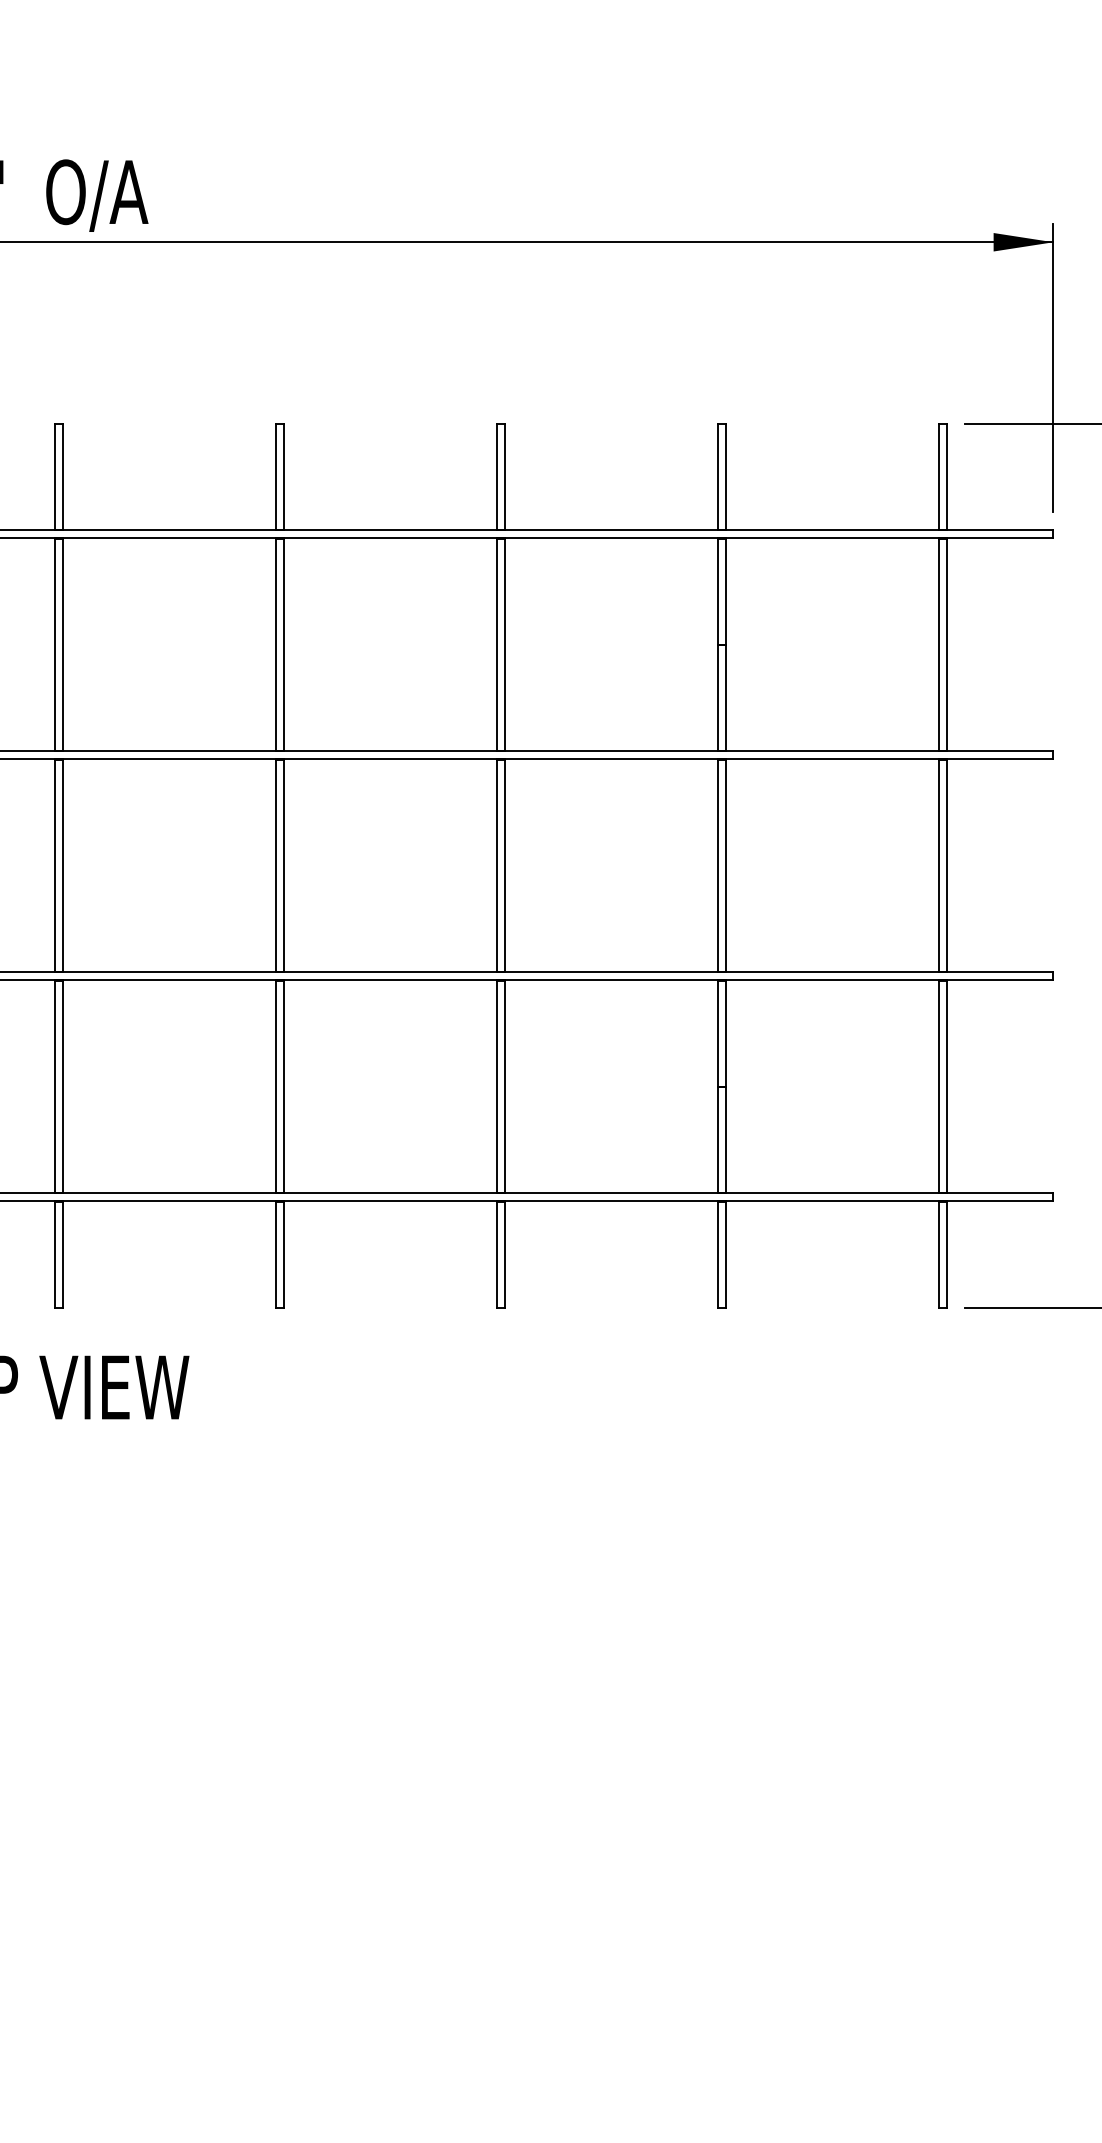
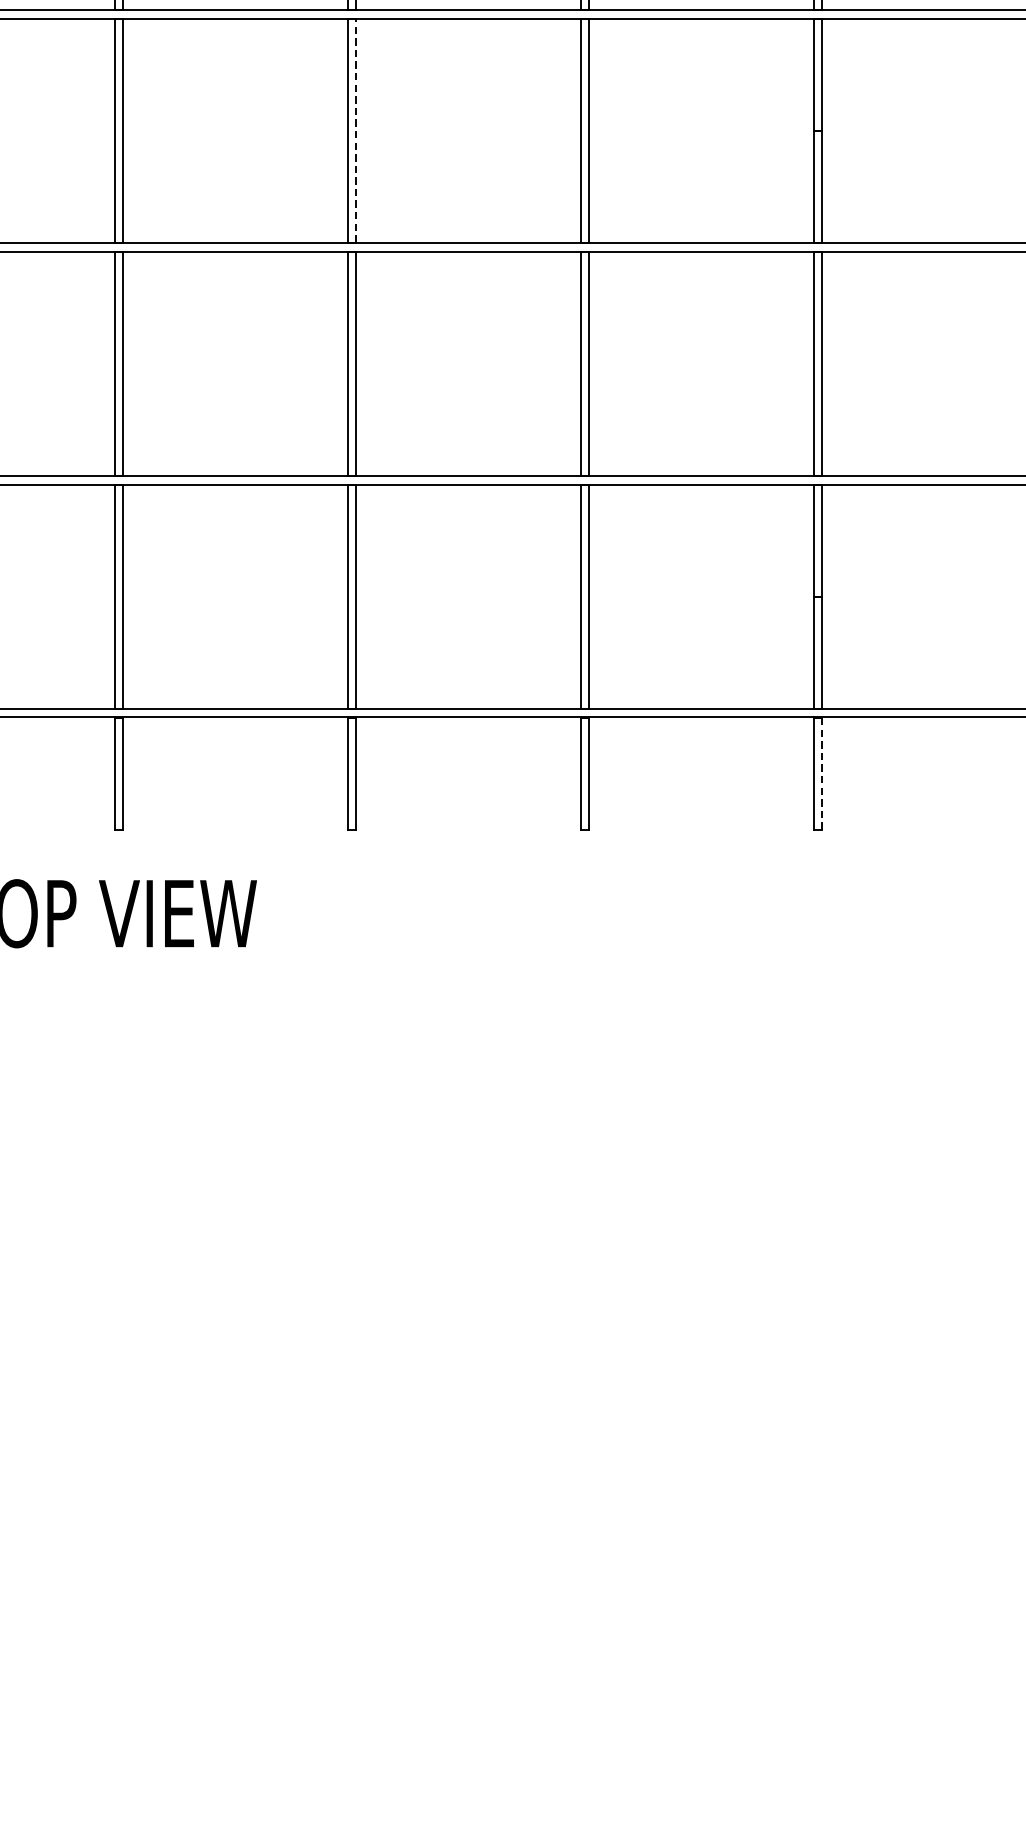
line: (283, 644) -> (356, 130), solid -> dashed
line: (725, 1254) -> (821, 773), solid -> dashed

